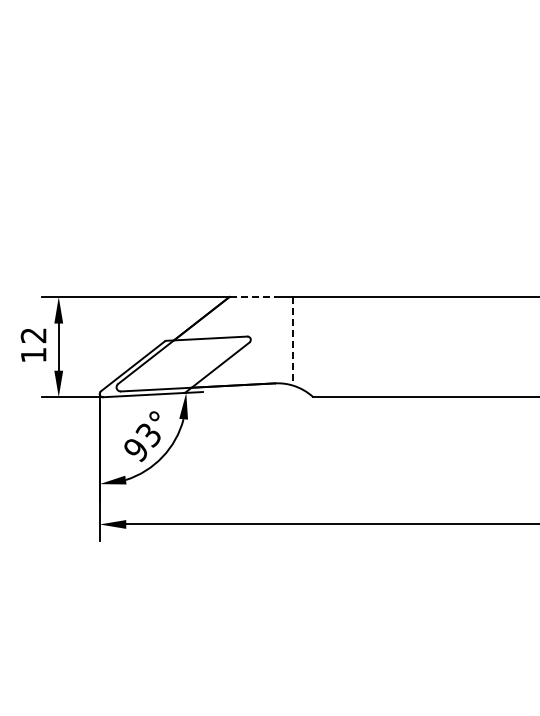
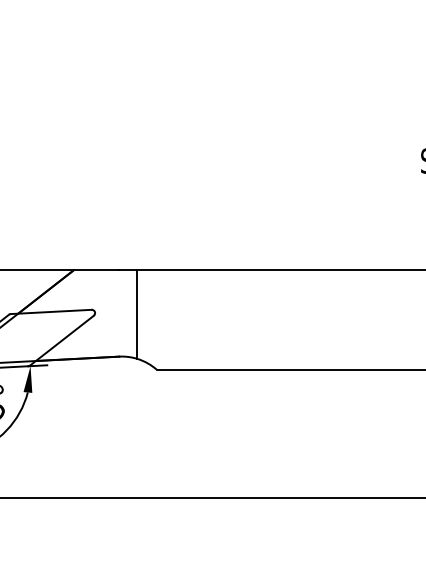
line: (252, 297) -> (96, 270), dashed -> solid
line: (293, 341) -> (137, 314), dashed -> solid

